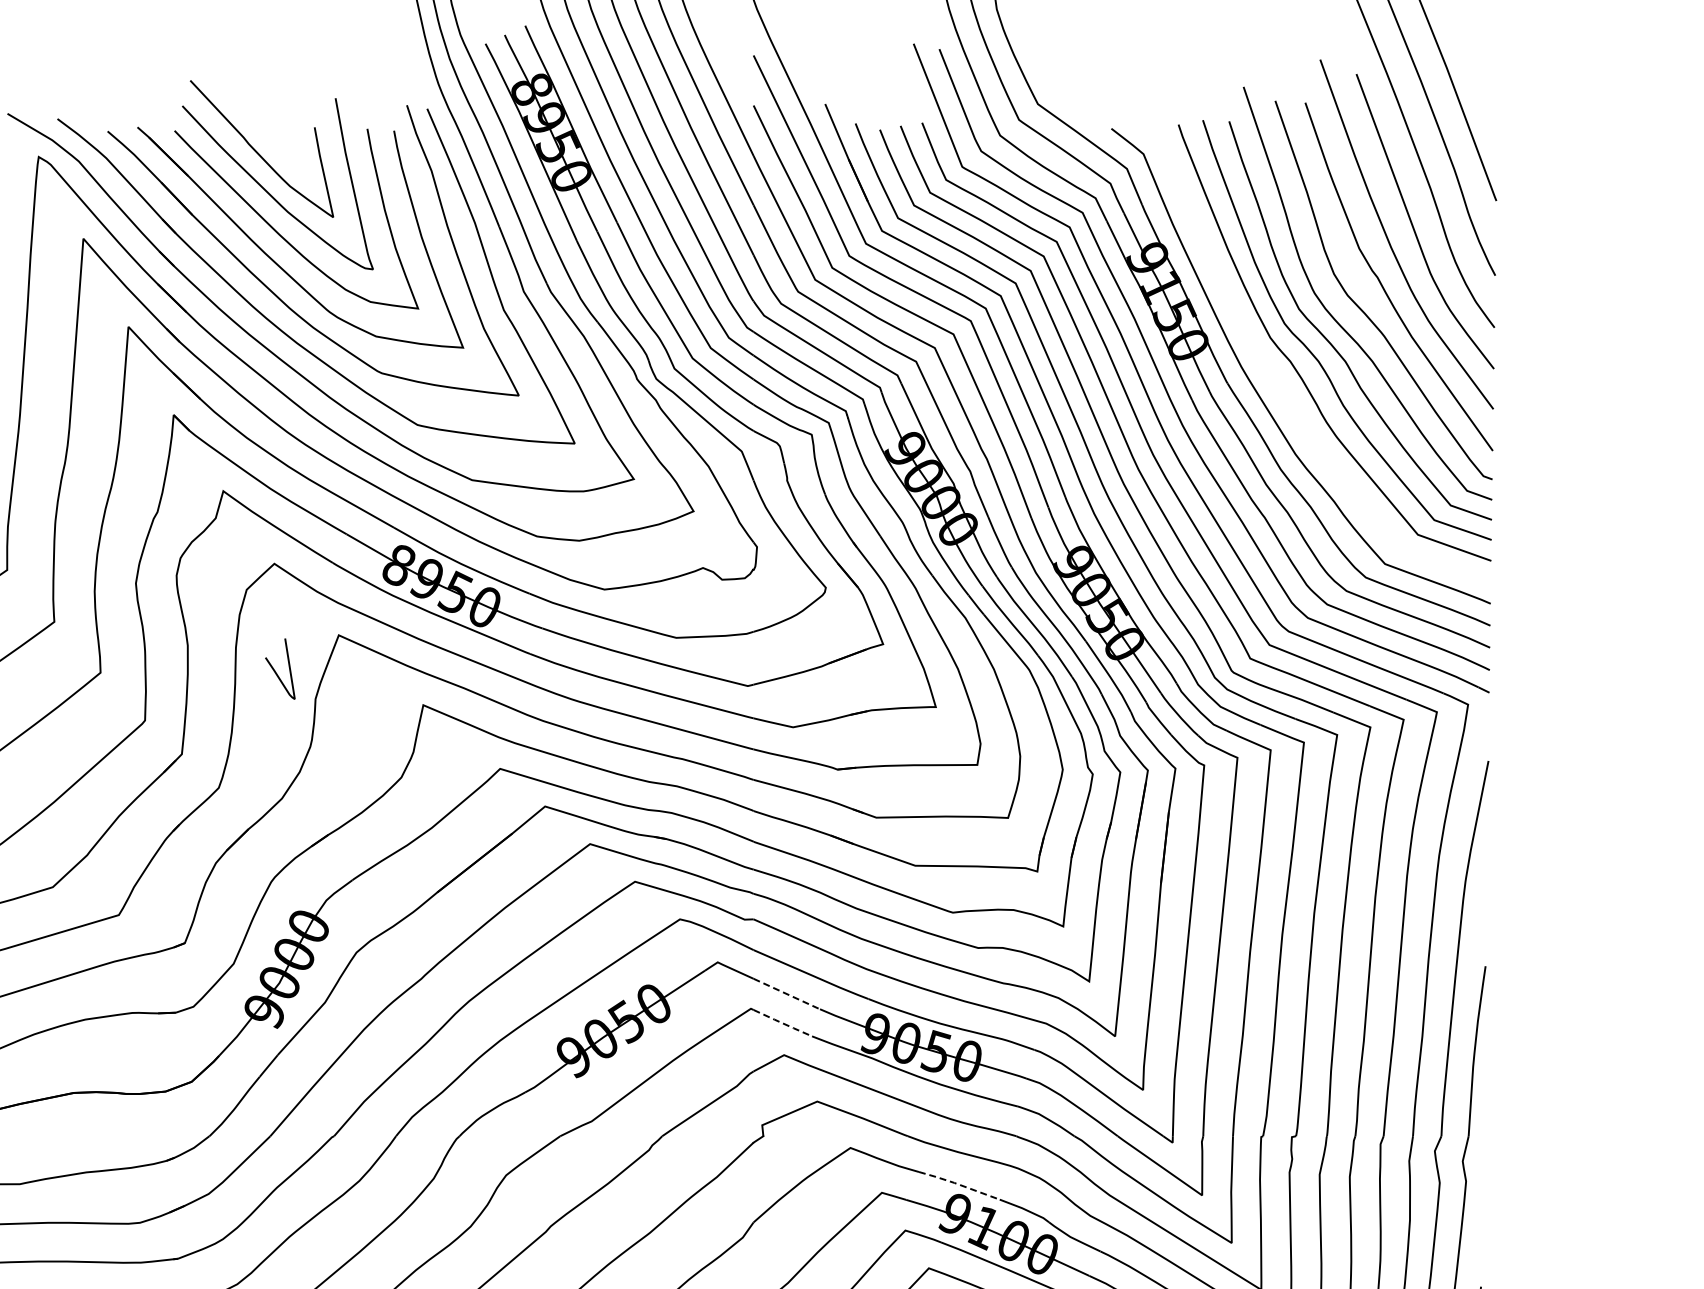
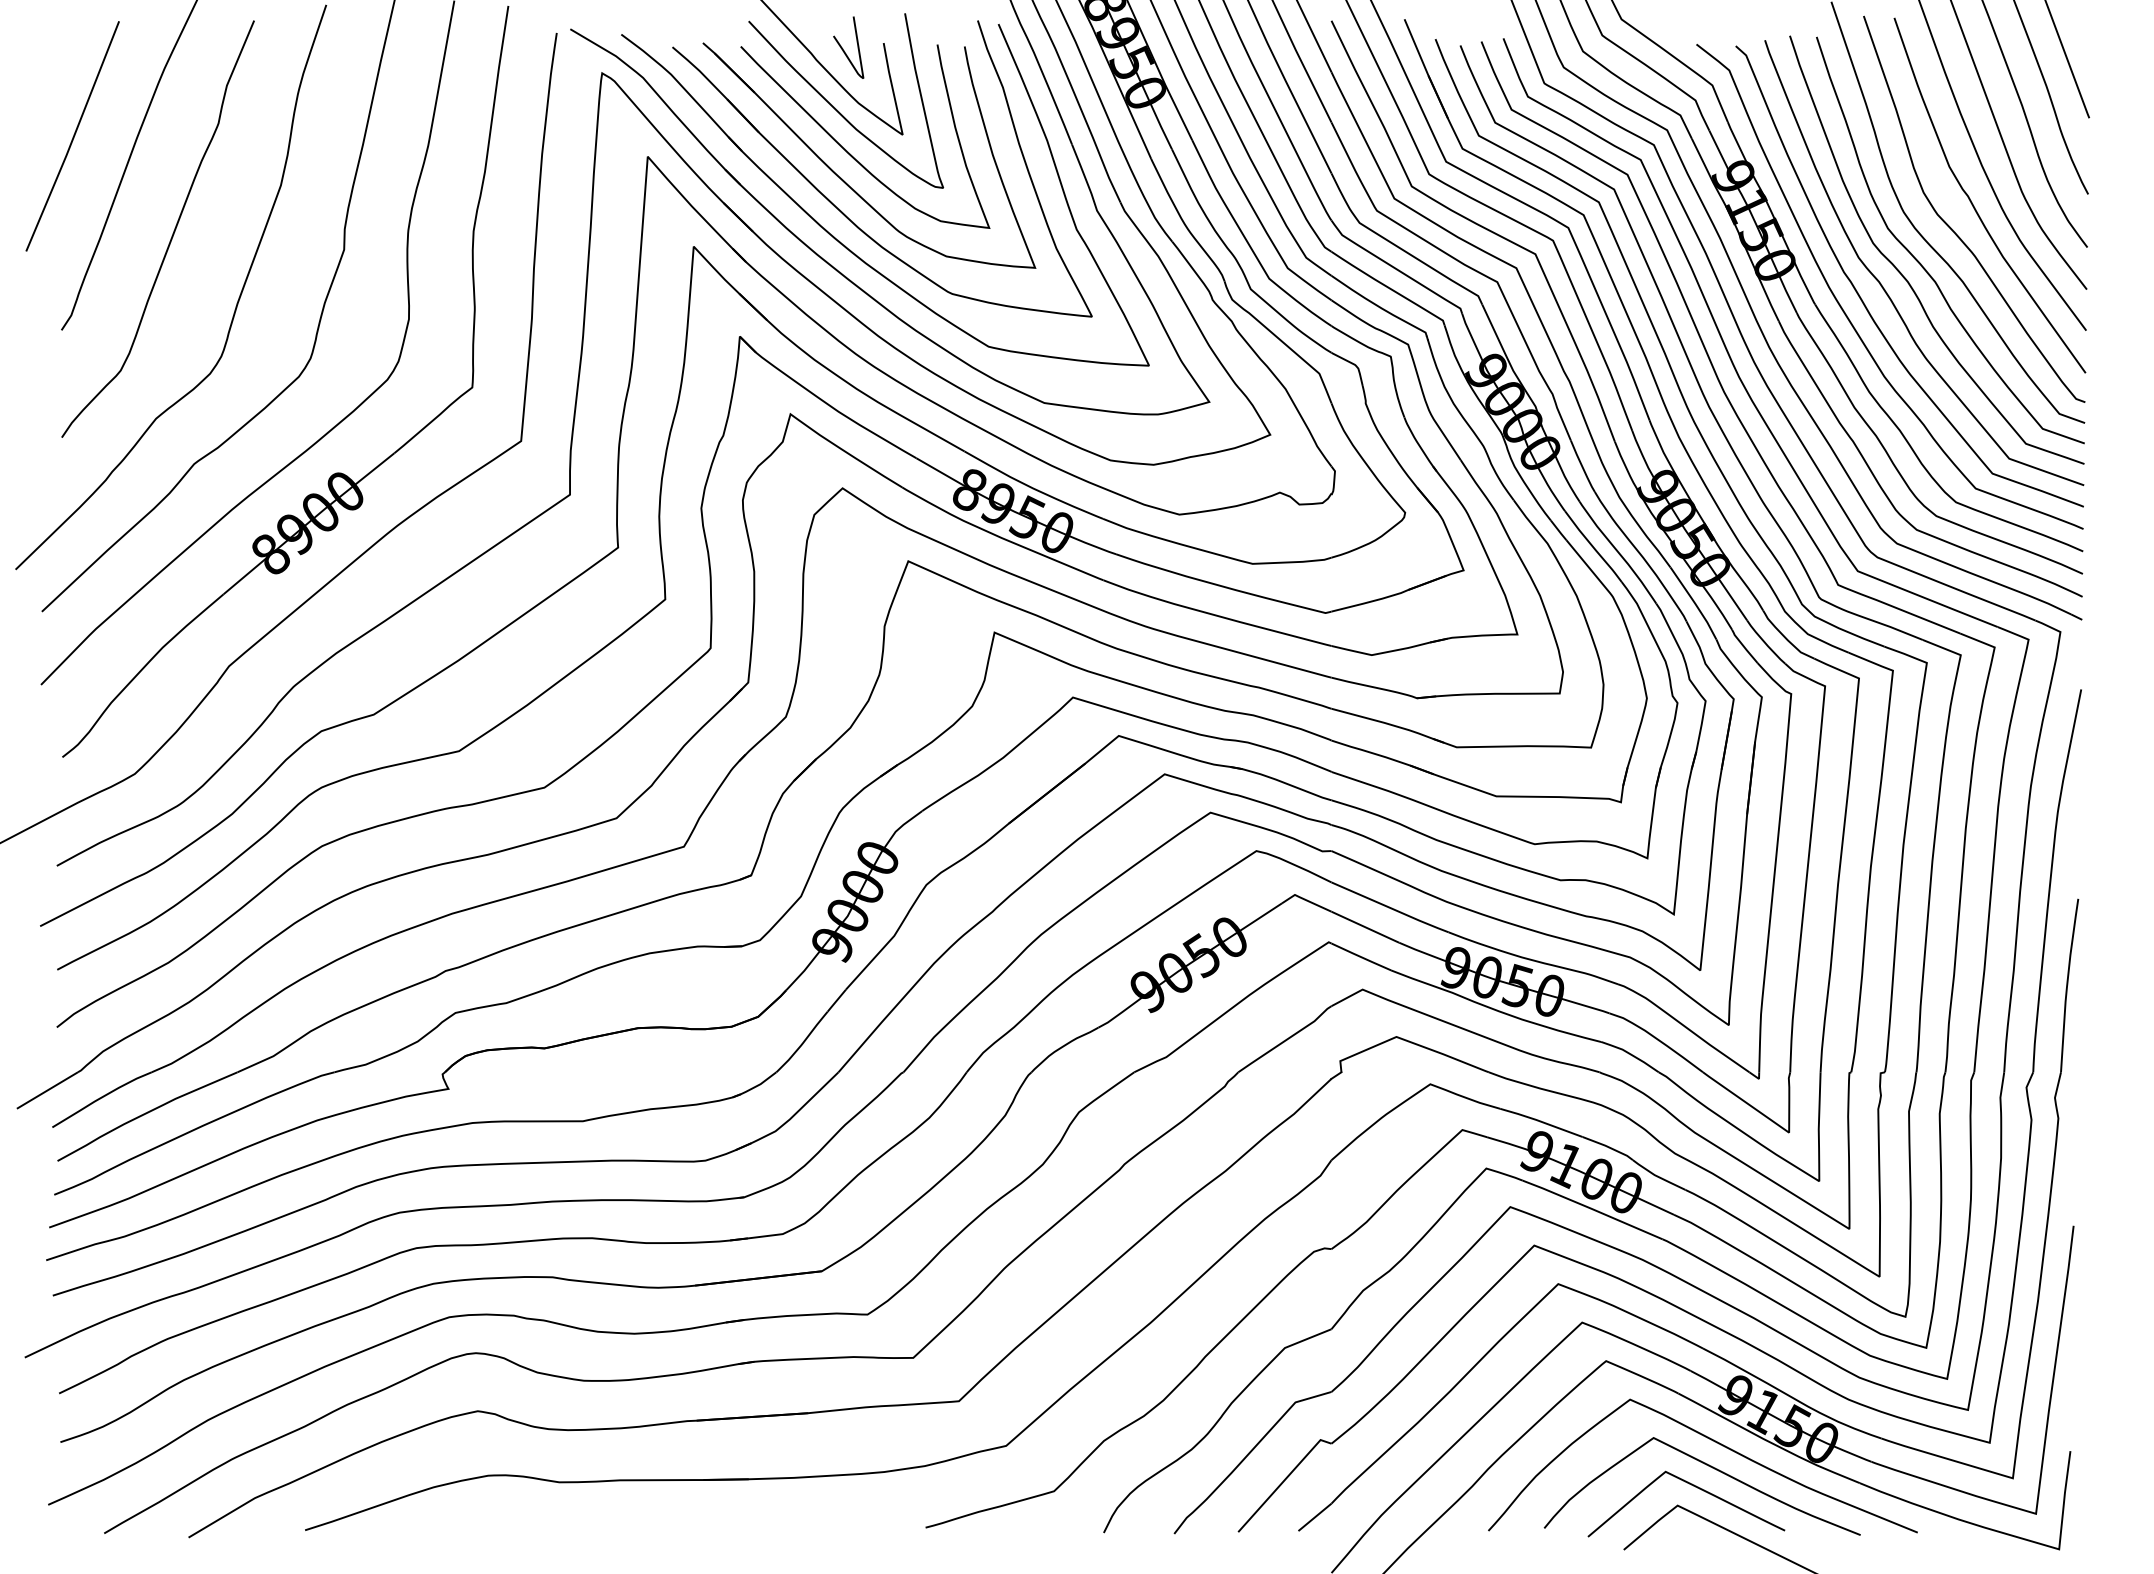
curve: (1276, 381) -> (1864, 302), added
curve: (276, 671) -> (844, 50), moved
line: (786, 994) -> (1365, 927), dashed -> solid
line: (783, 1023) -> (1361, 957), dashed -> solid
line: (958, 1184) -> (1540, 1121), dashed -> solid

